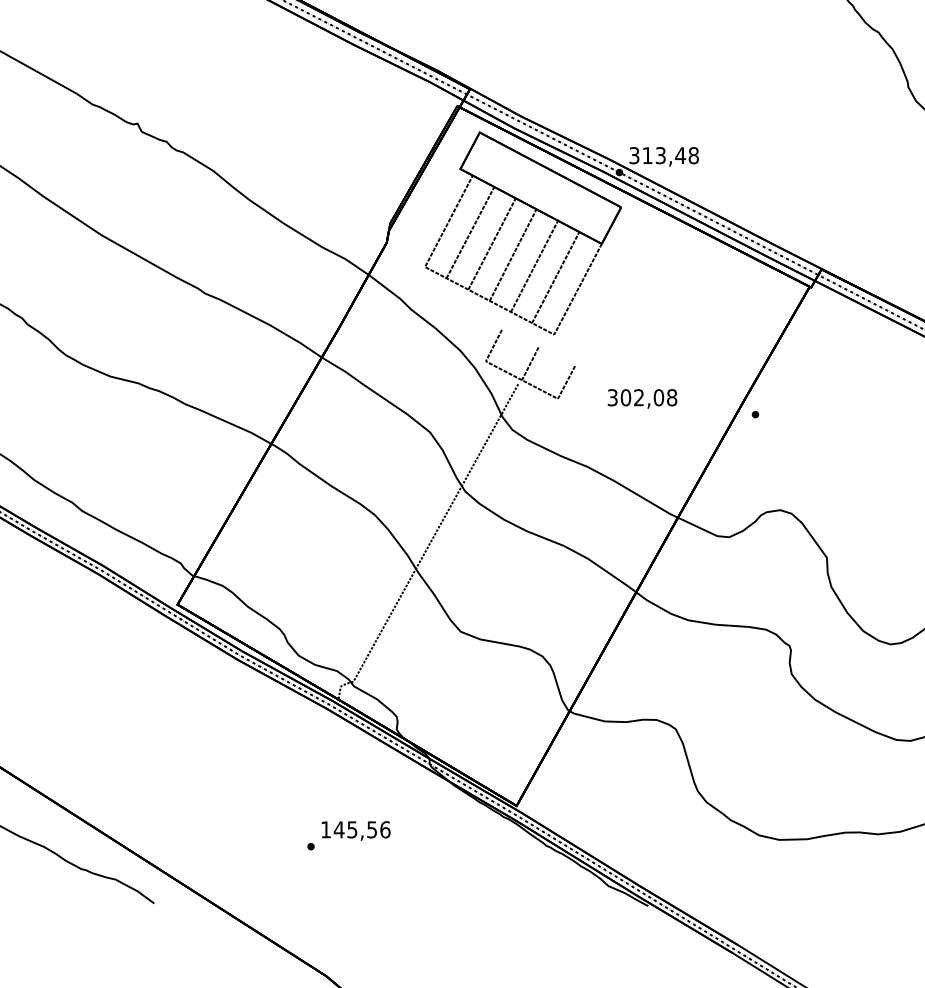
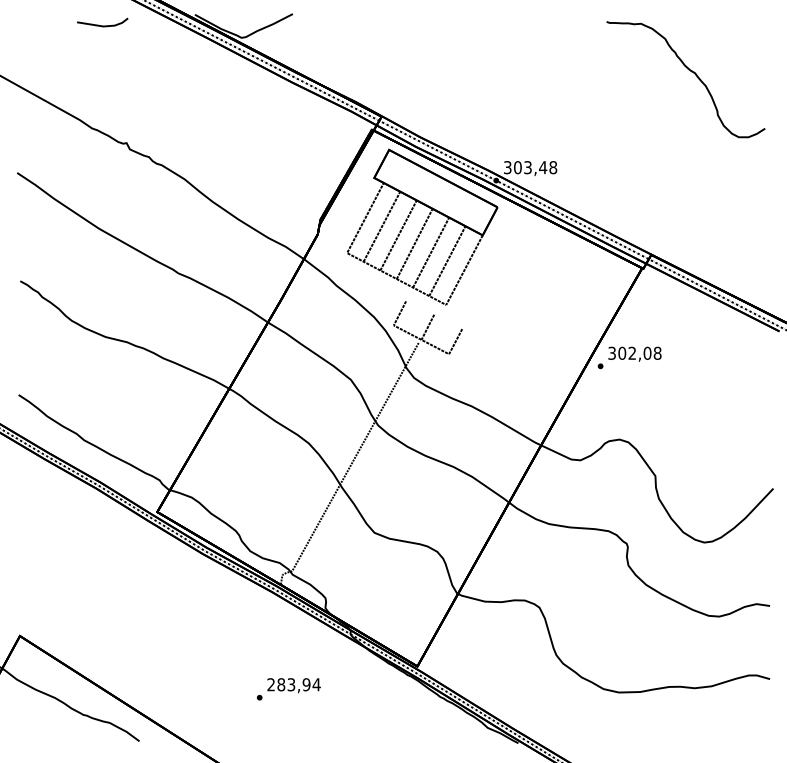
text: (647, 155) -> (517, 167), 313,48 -> 303,48
text: (641, 397) -> (634, 353), moved
text: (355, 829) -> (293, 684), 145,56 -> 283,94

